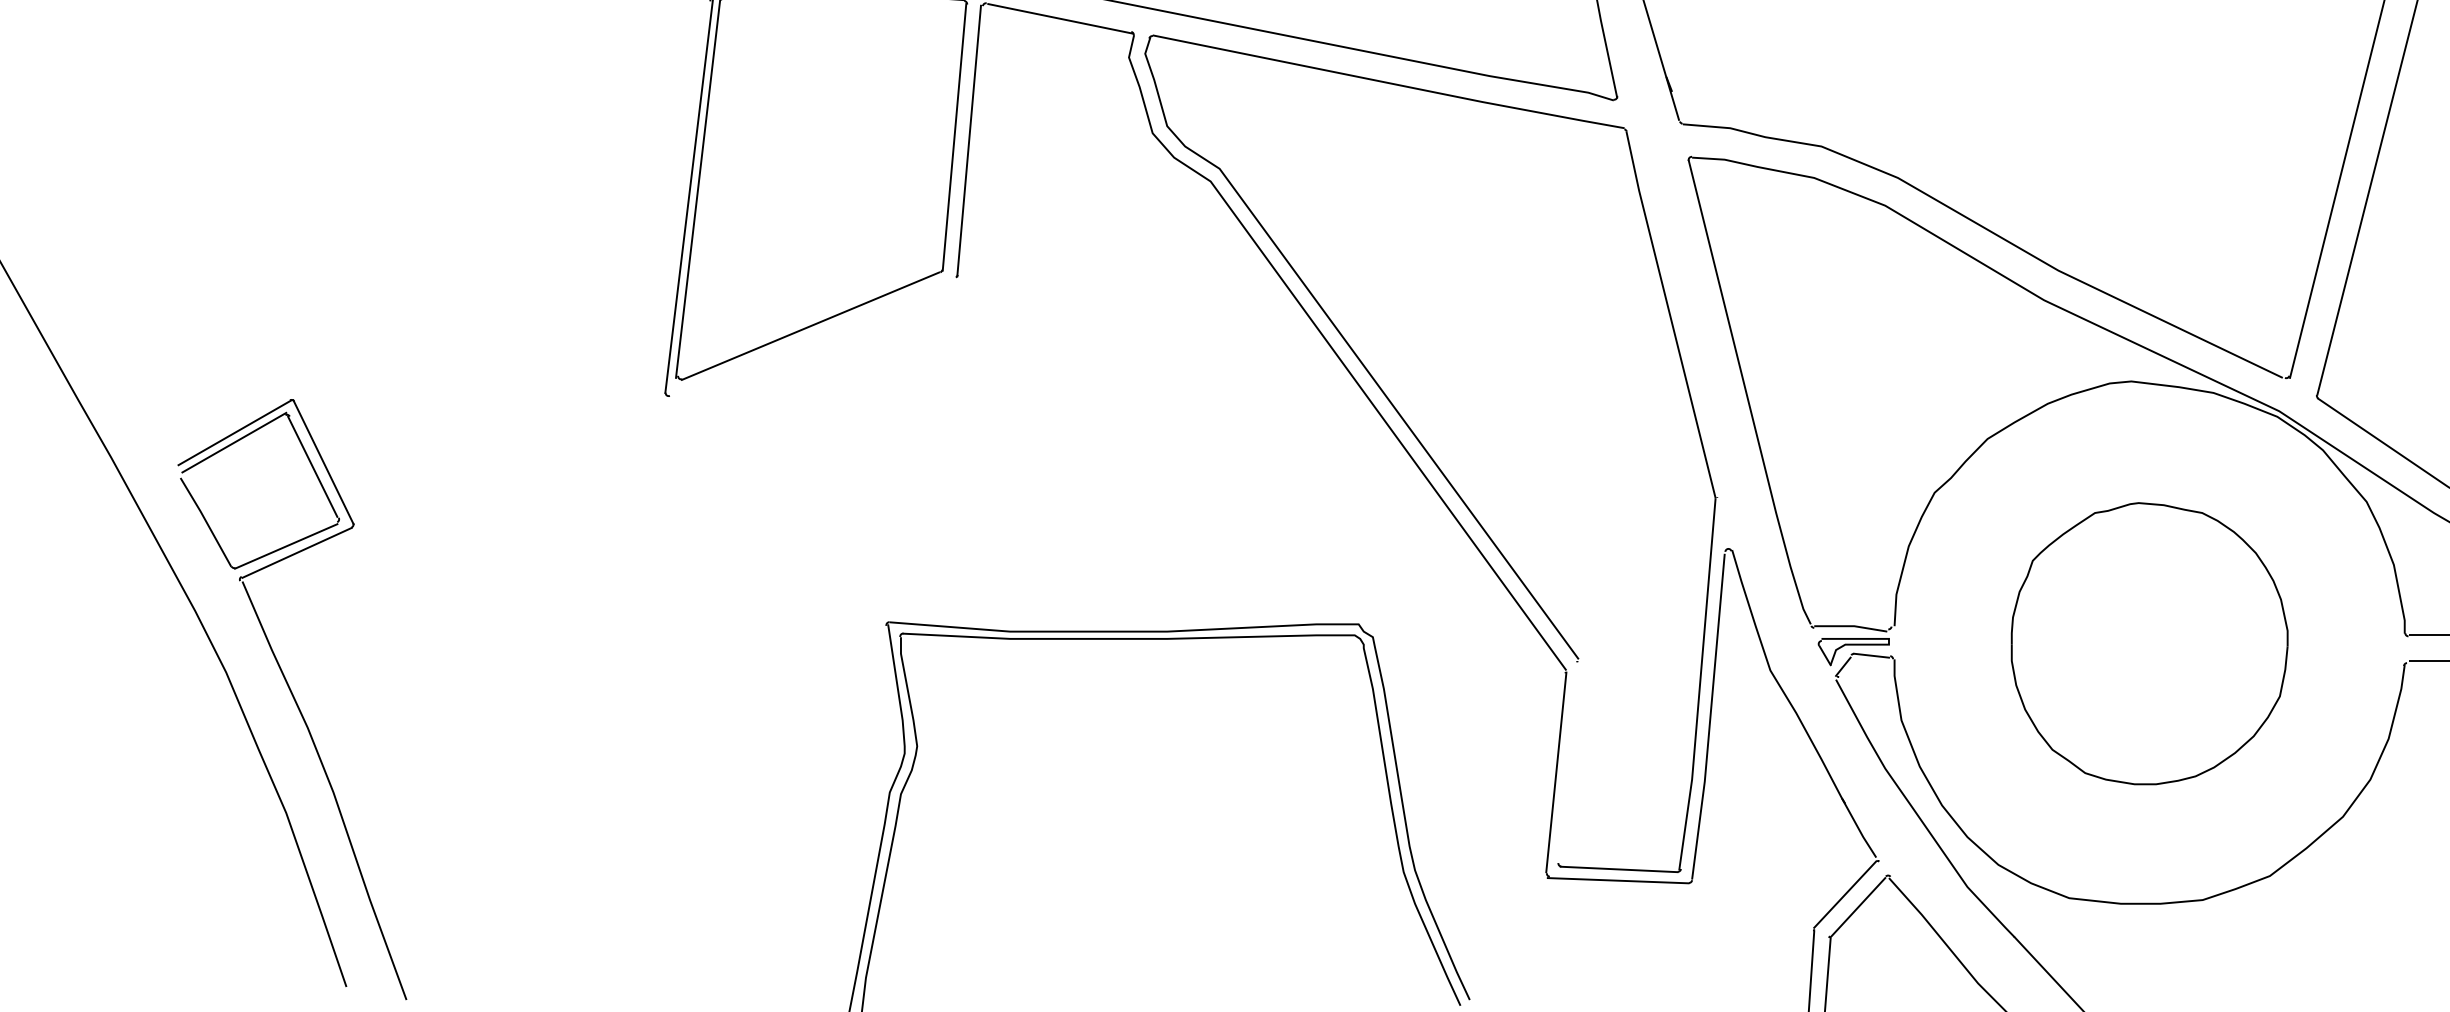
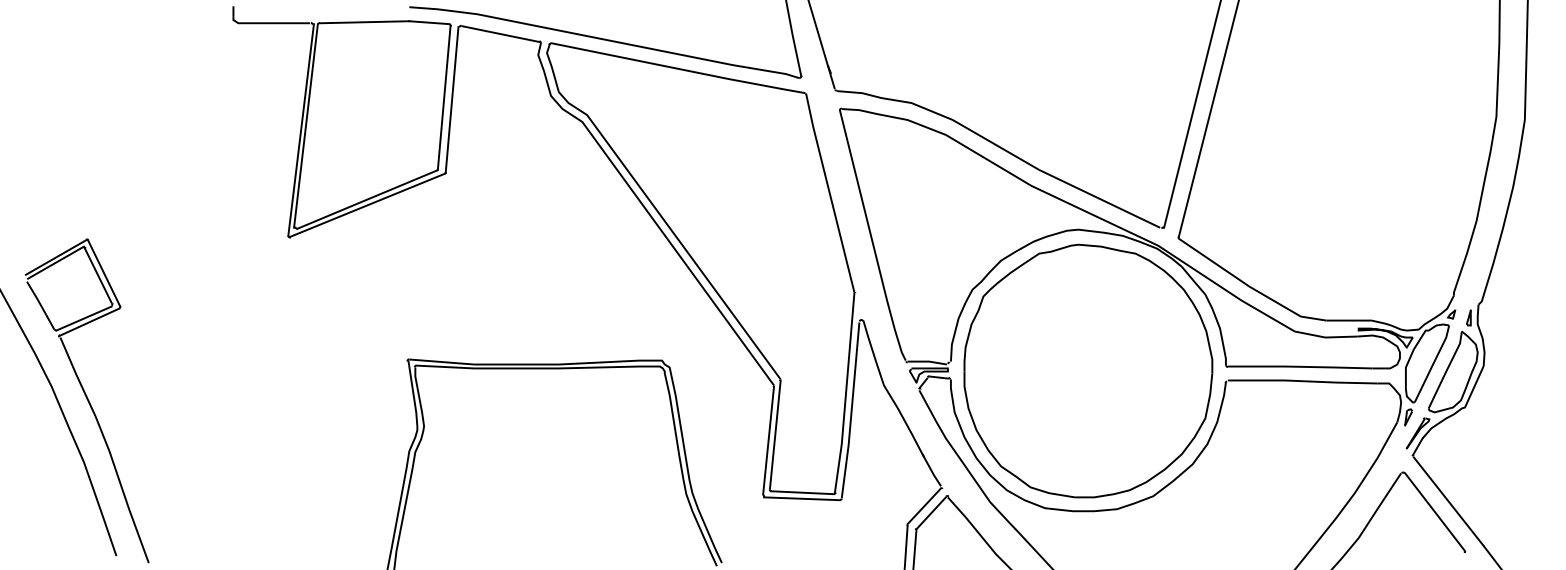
line: (812, 334) -> (367, 204), added
part: (2149, 642) -> (1088, 370), size x1.67
line: (1569, 761) -> (775, 434), added

